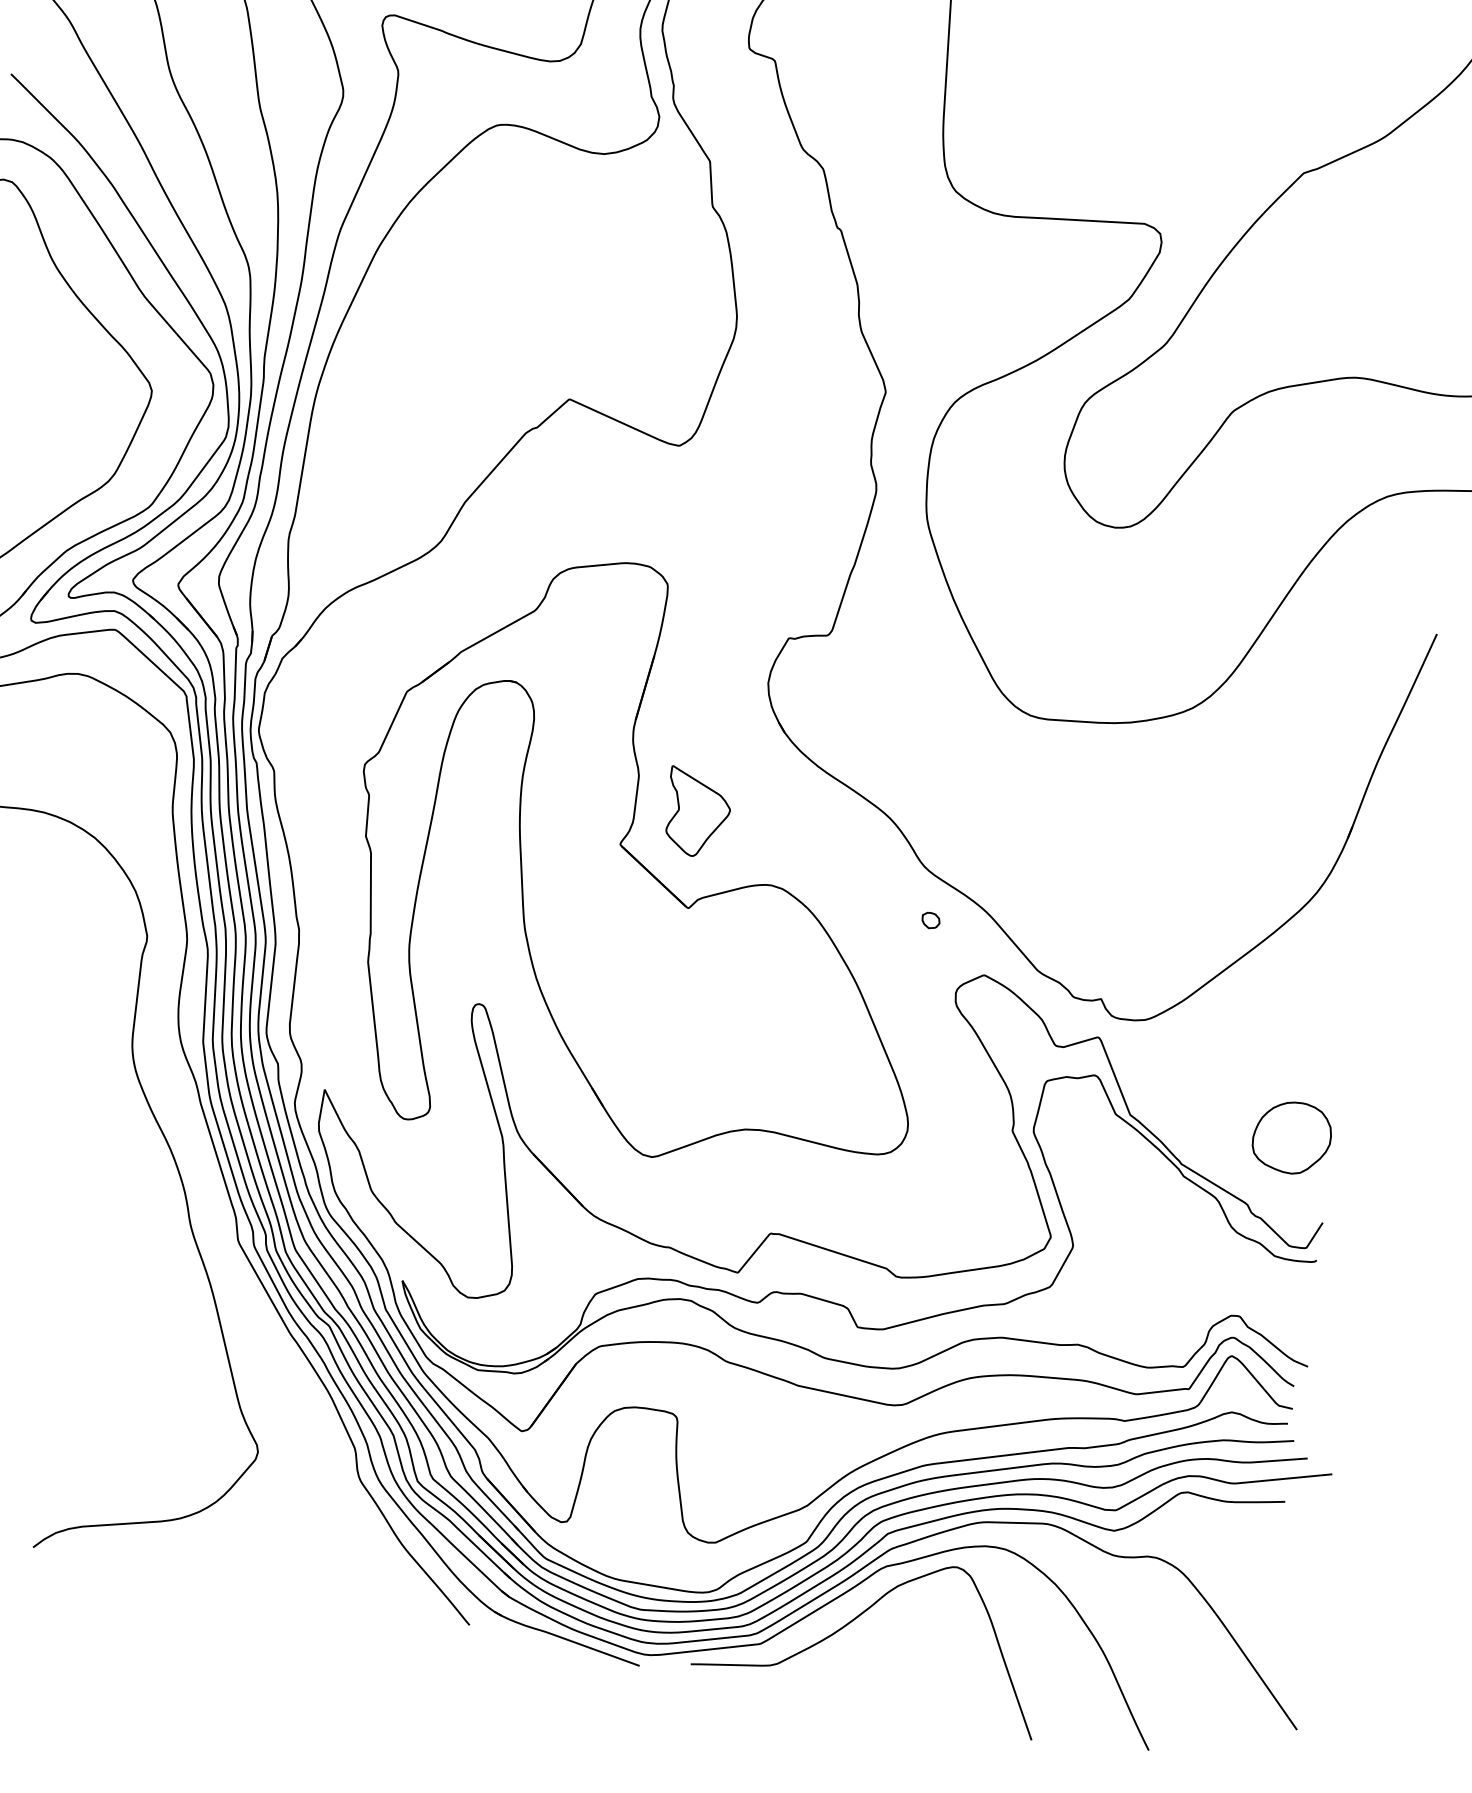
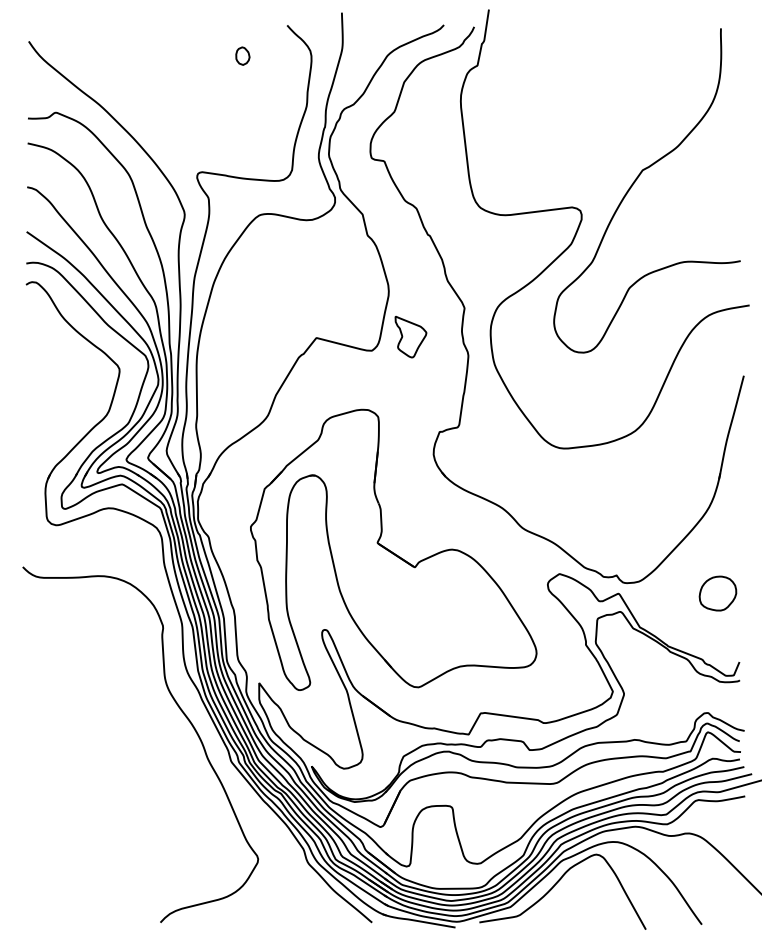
part: (695, 814) -> (410, 337), moved
part: (929, 919) -> (529, 552), removed
part: (1291, 1137) -> (717, 593), moved

